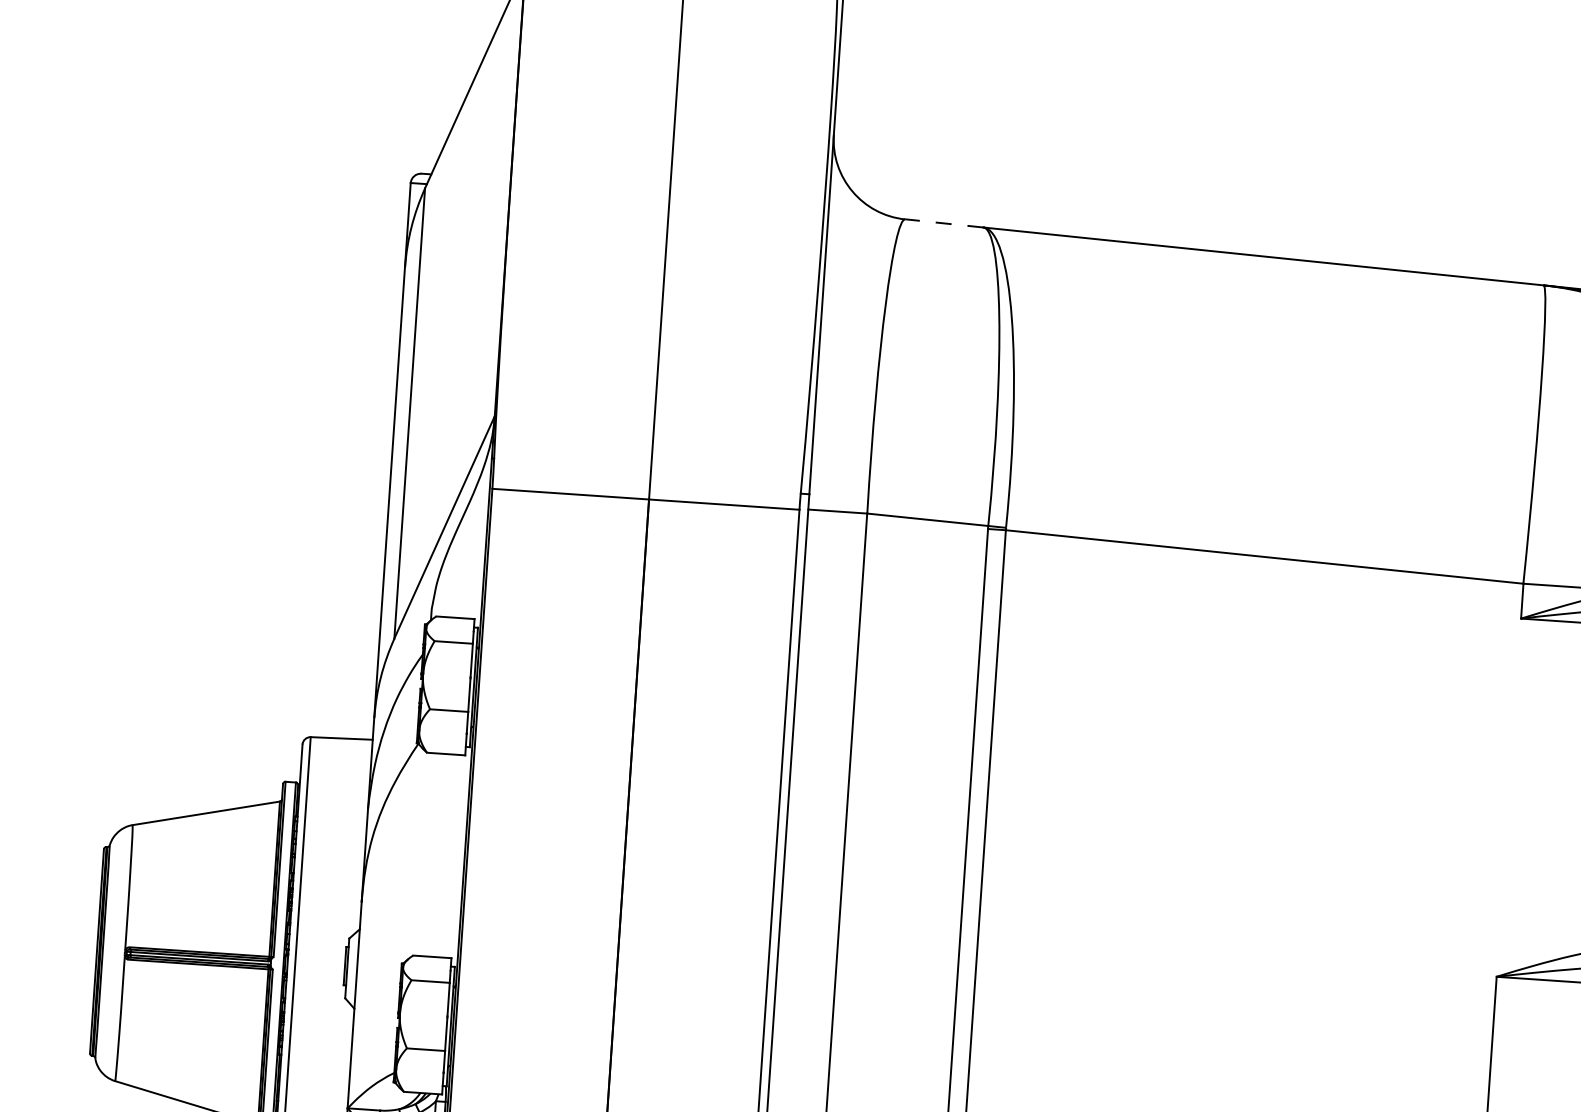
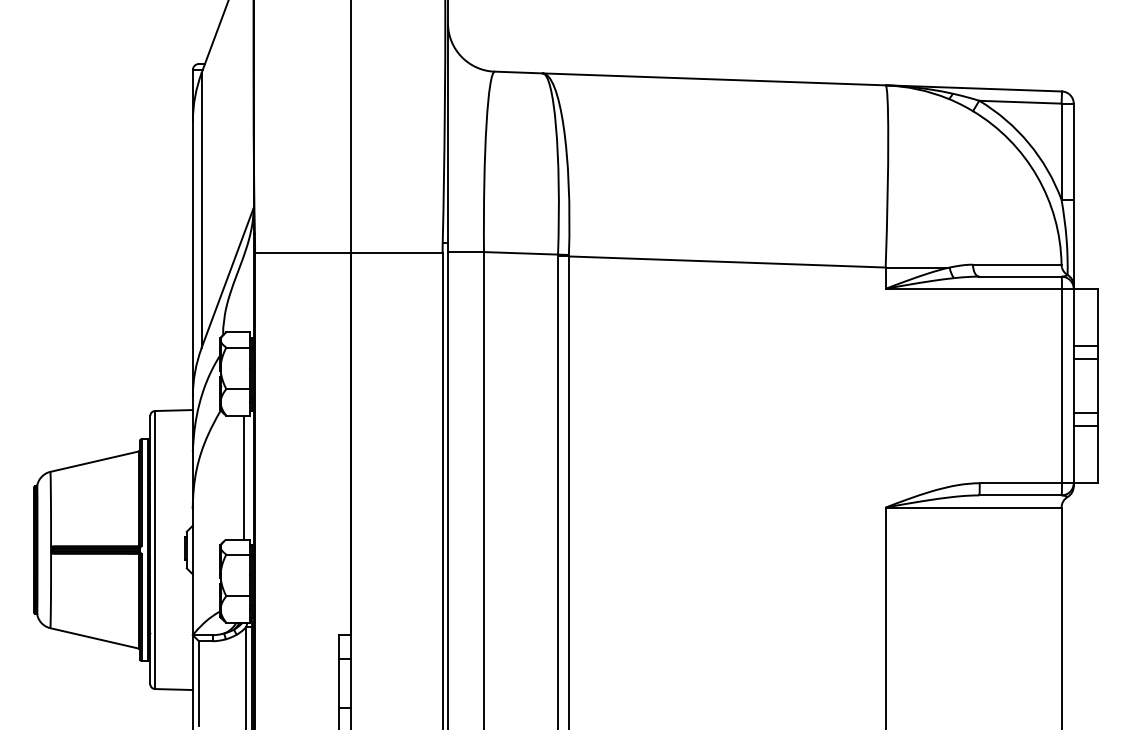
line: (943, 223) -> (518, 72), dashed -> solid
line: (449, 856) -> (244, 477), added

